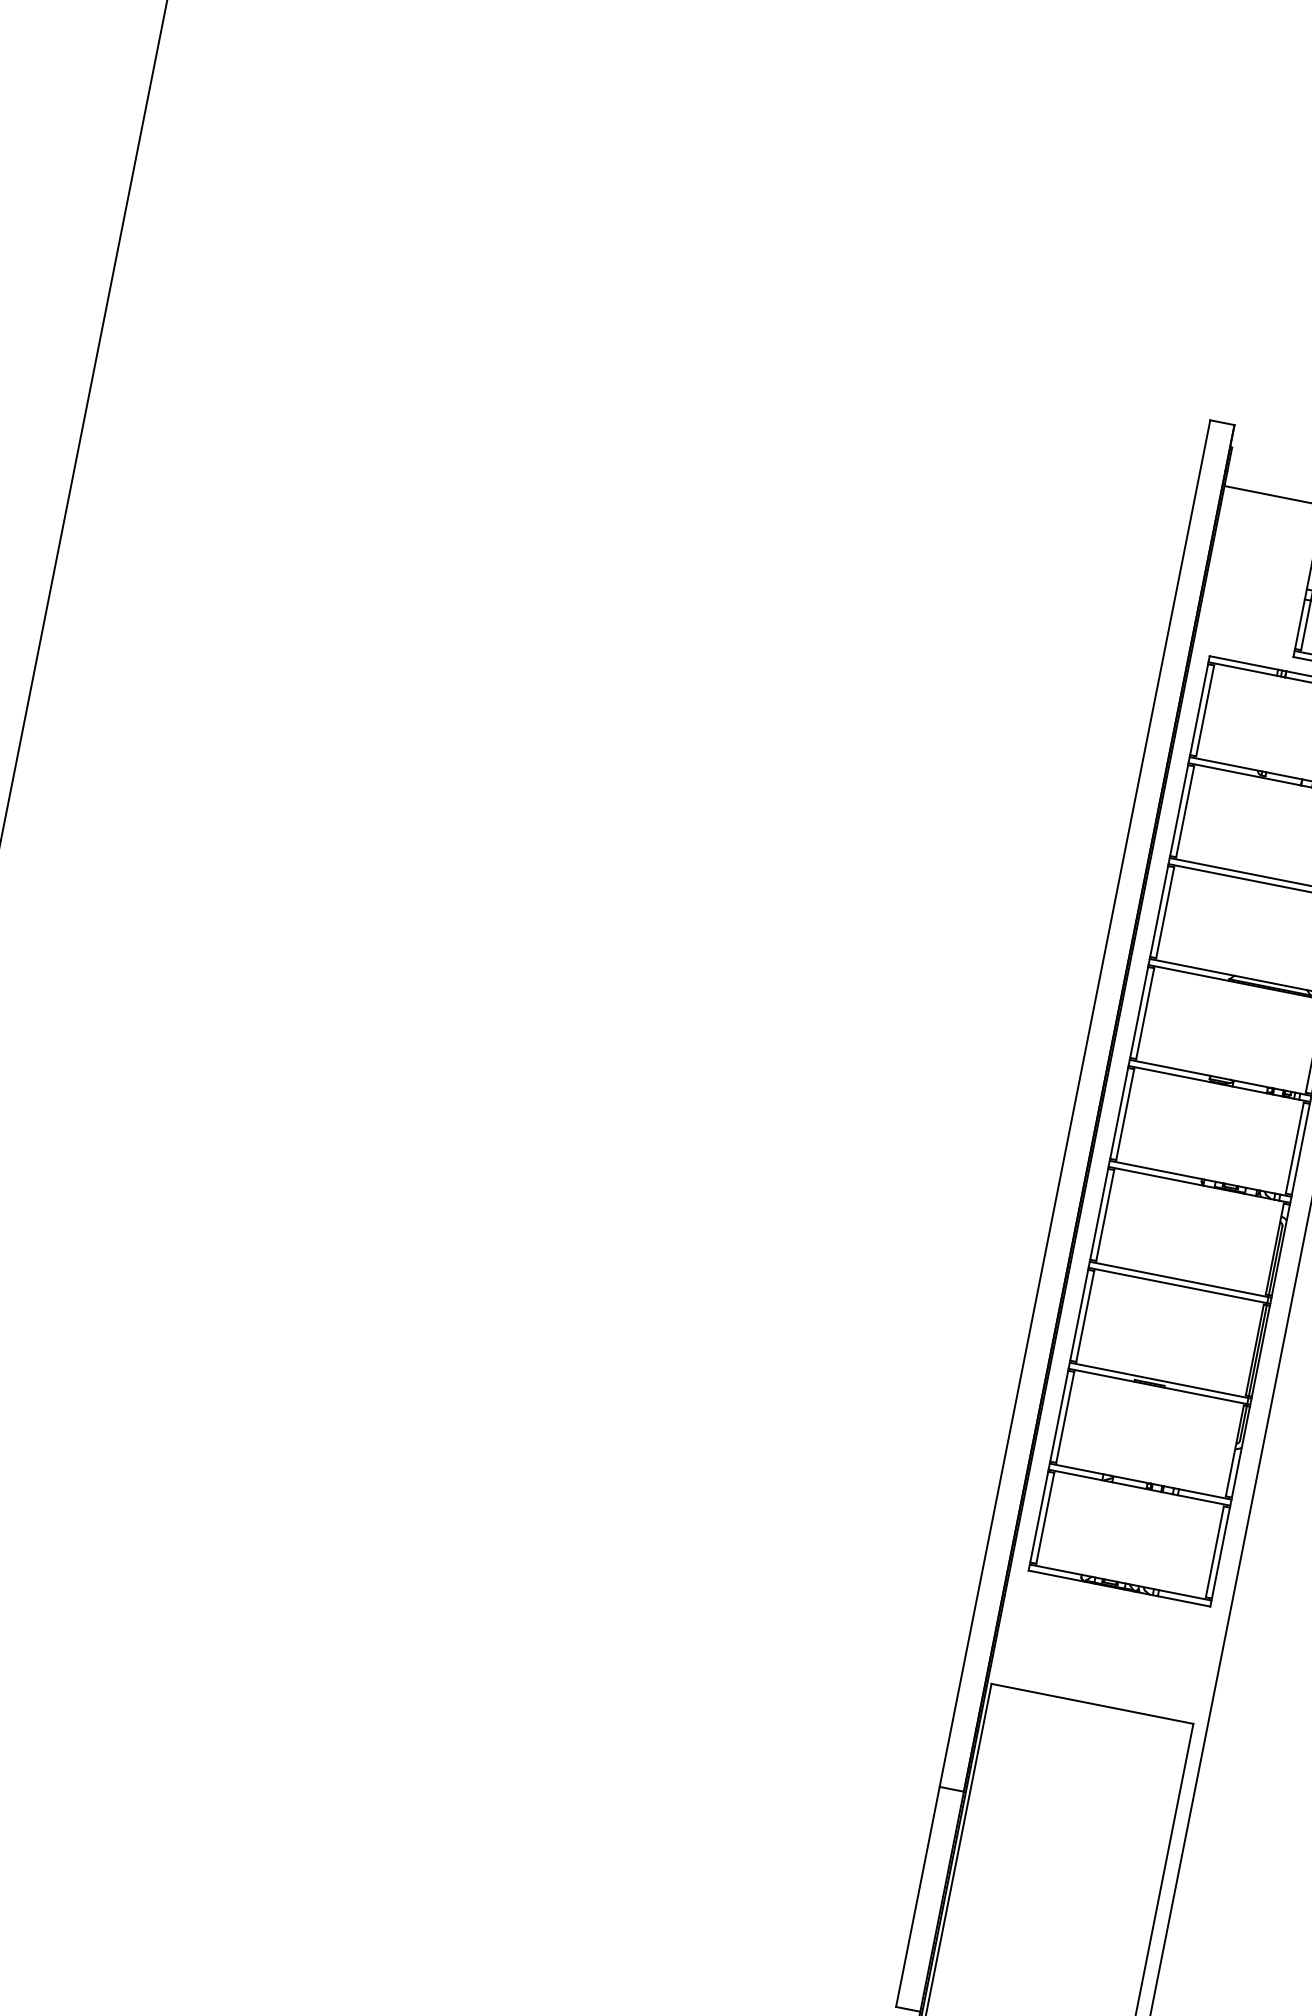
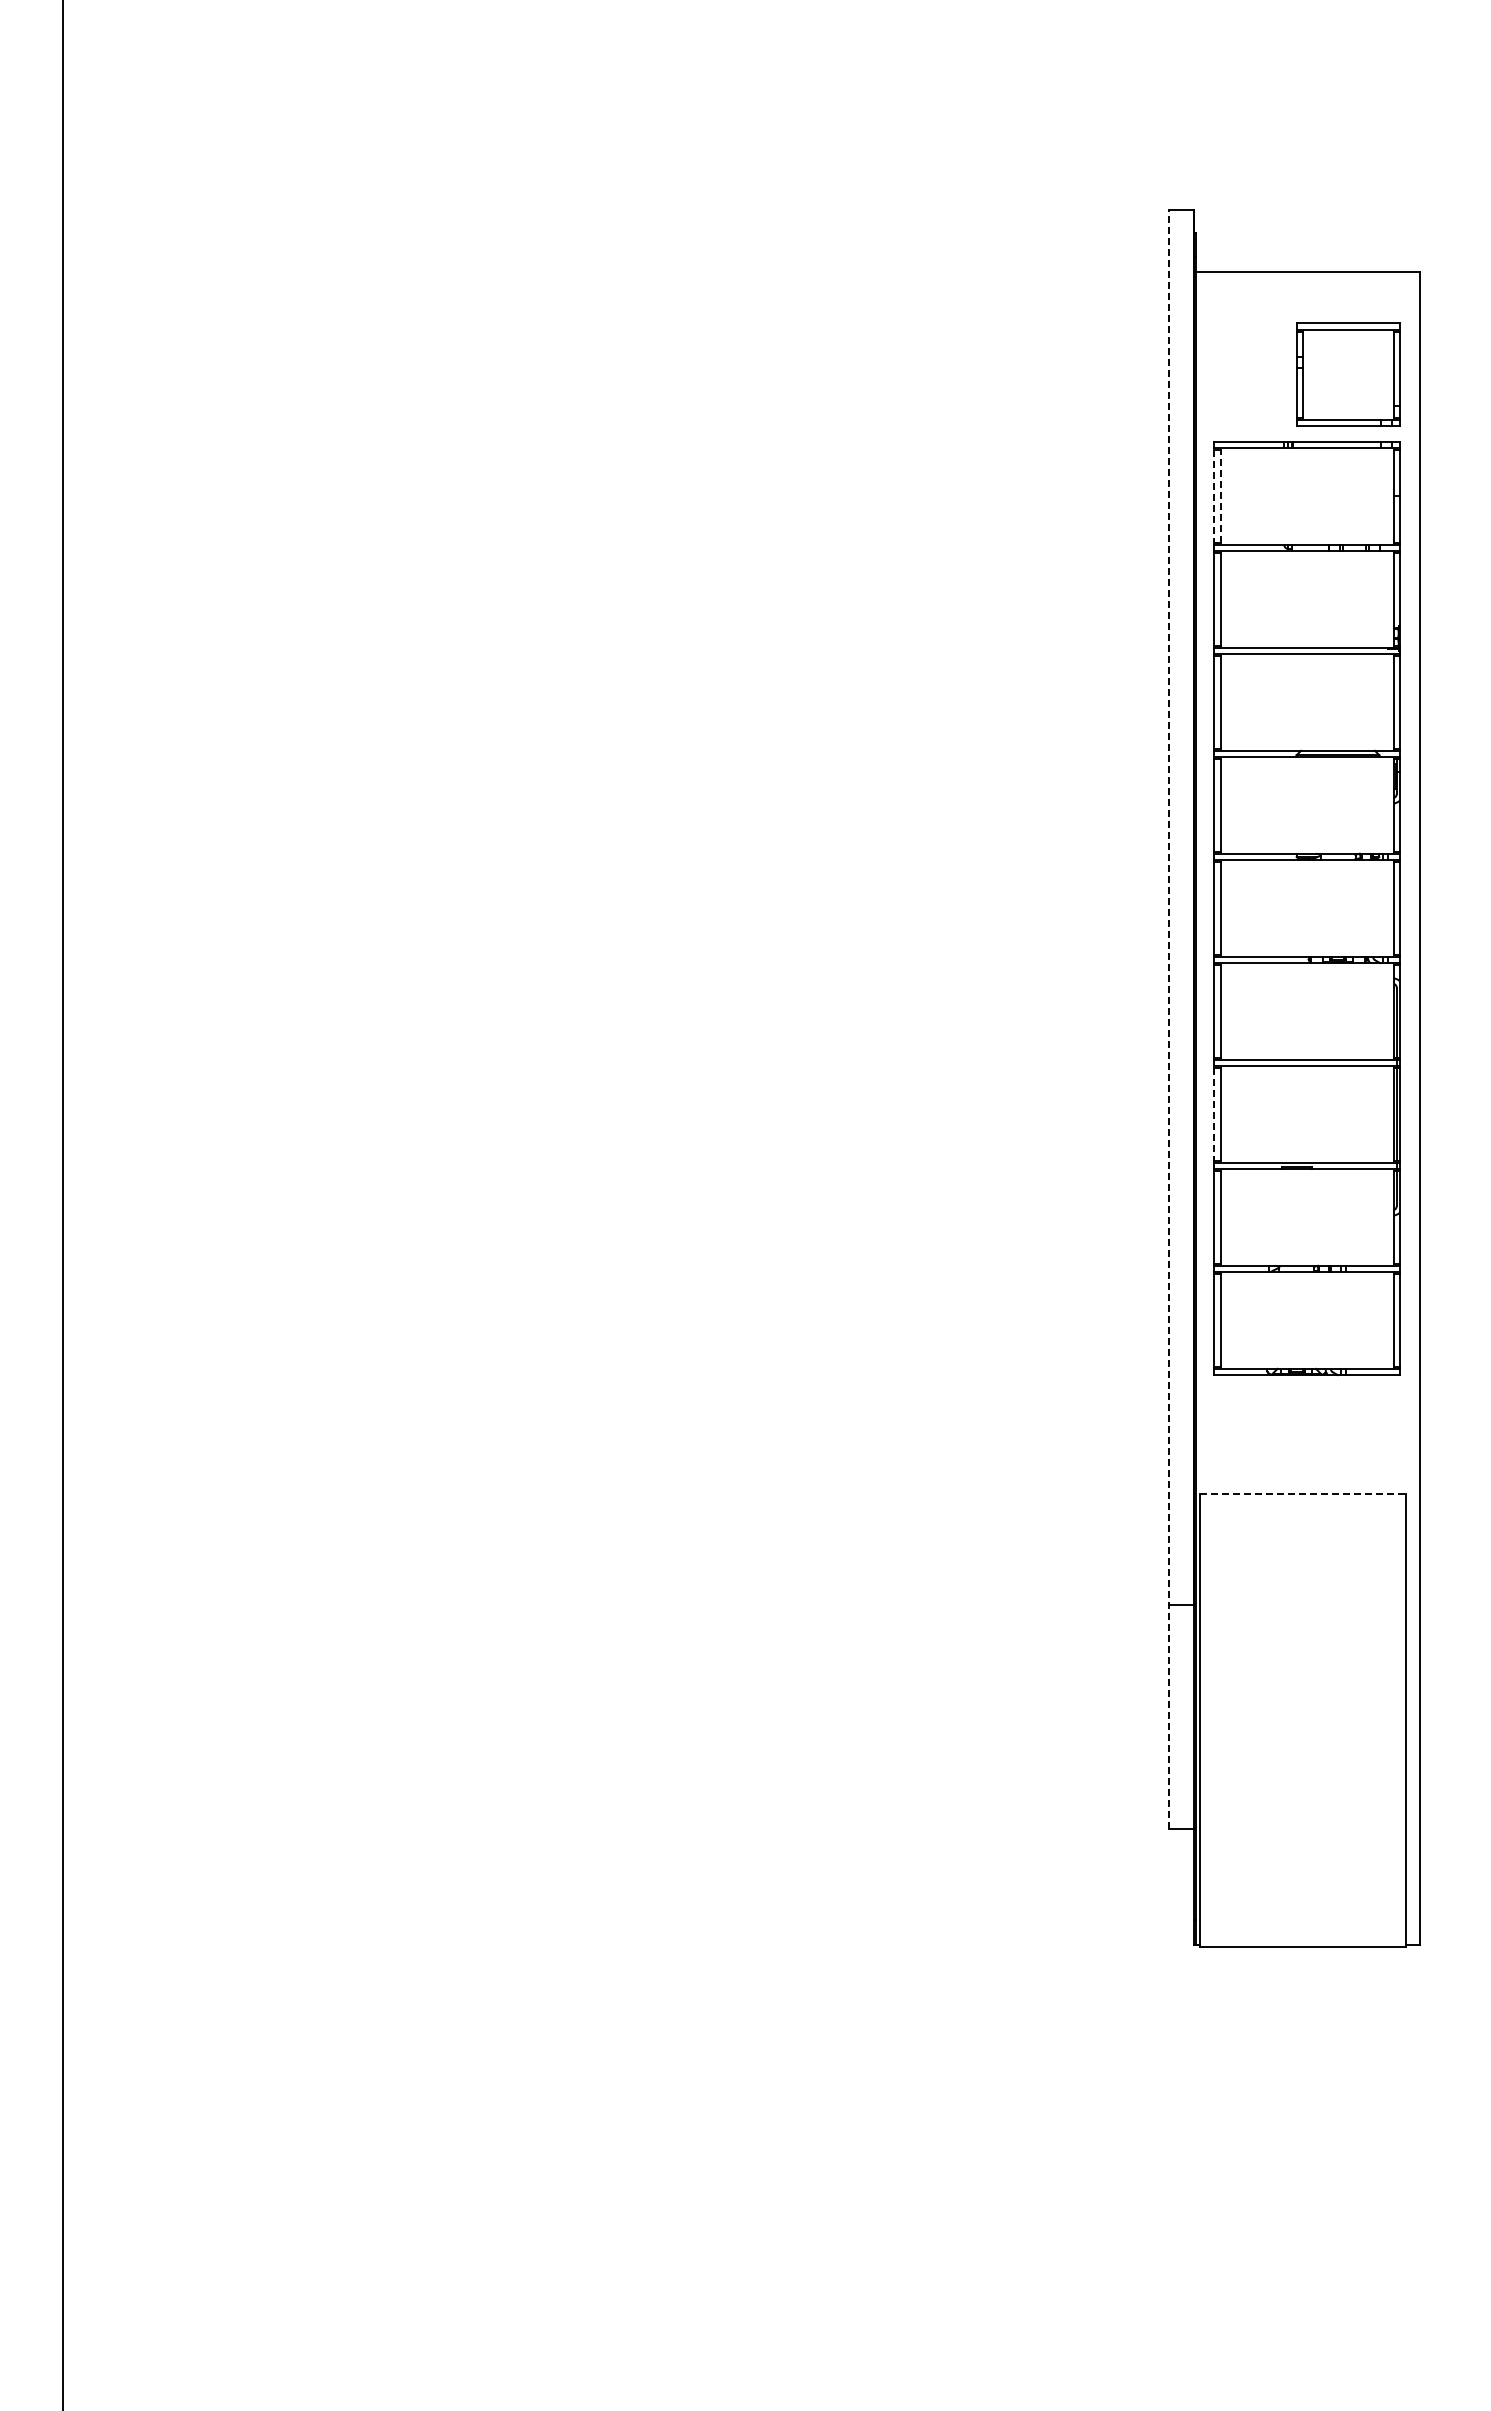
line: (1199, 709) -> (1214, 496), solid -> dashed
line: (1205, 709) -> (1220, 495), solid -> dashed
line: (1053, 1213) -> (1169, 1019), solid -> dashed
line: (1079, 1315) -> (1214, 1114), solid -> dashed
line: (1092, 1703) -> (1303, 1493), solid -> dashed

